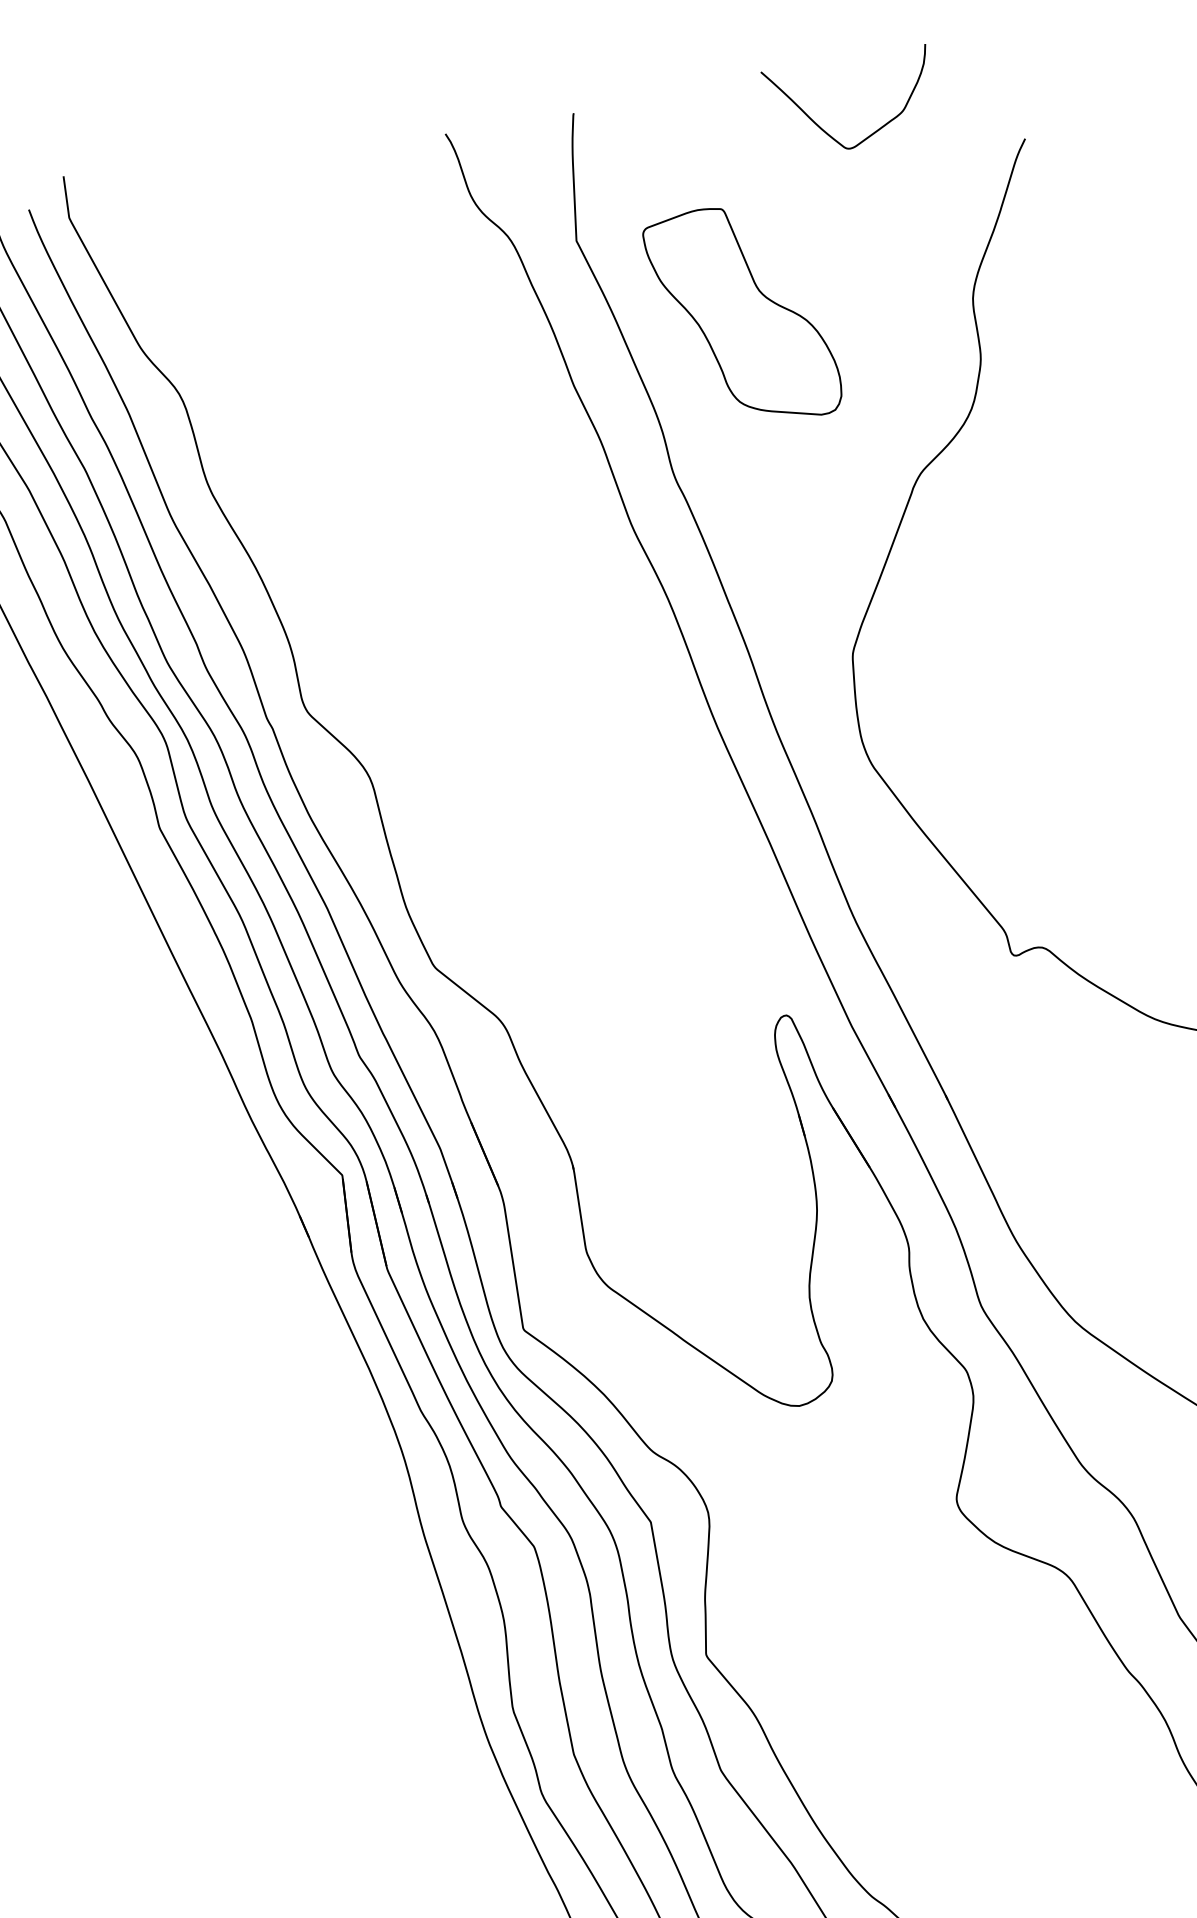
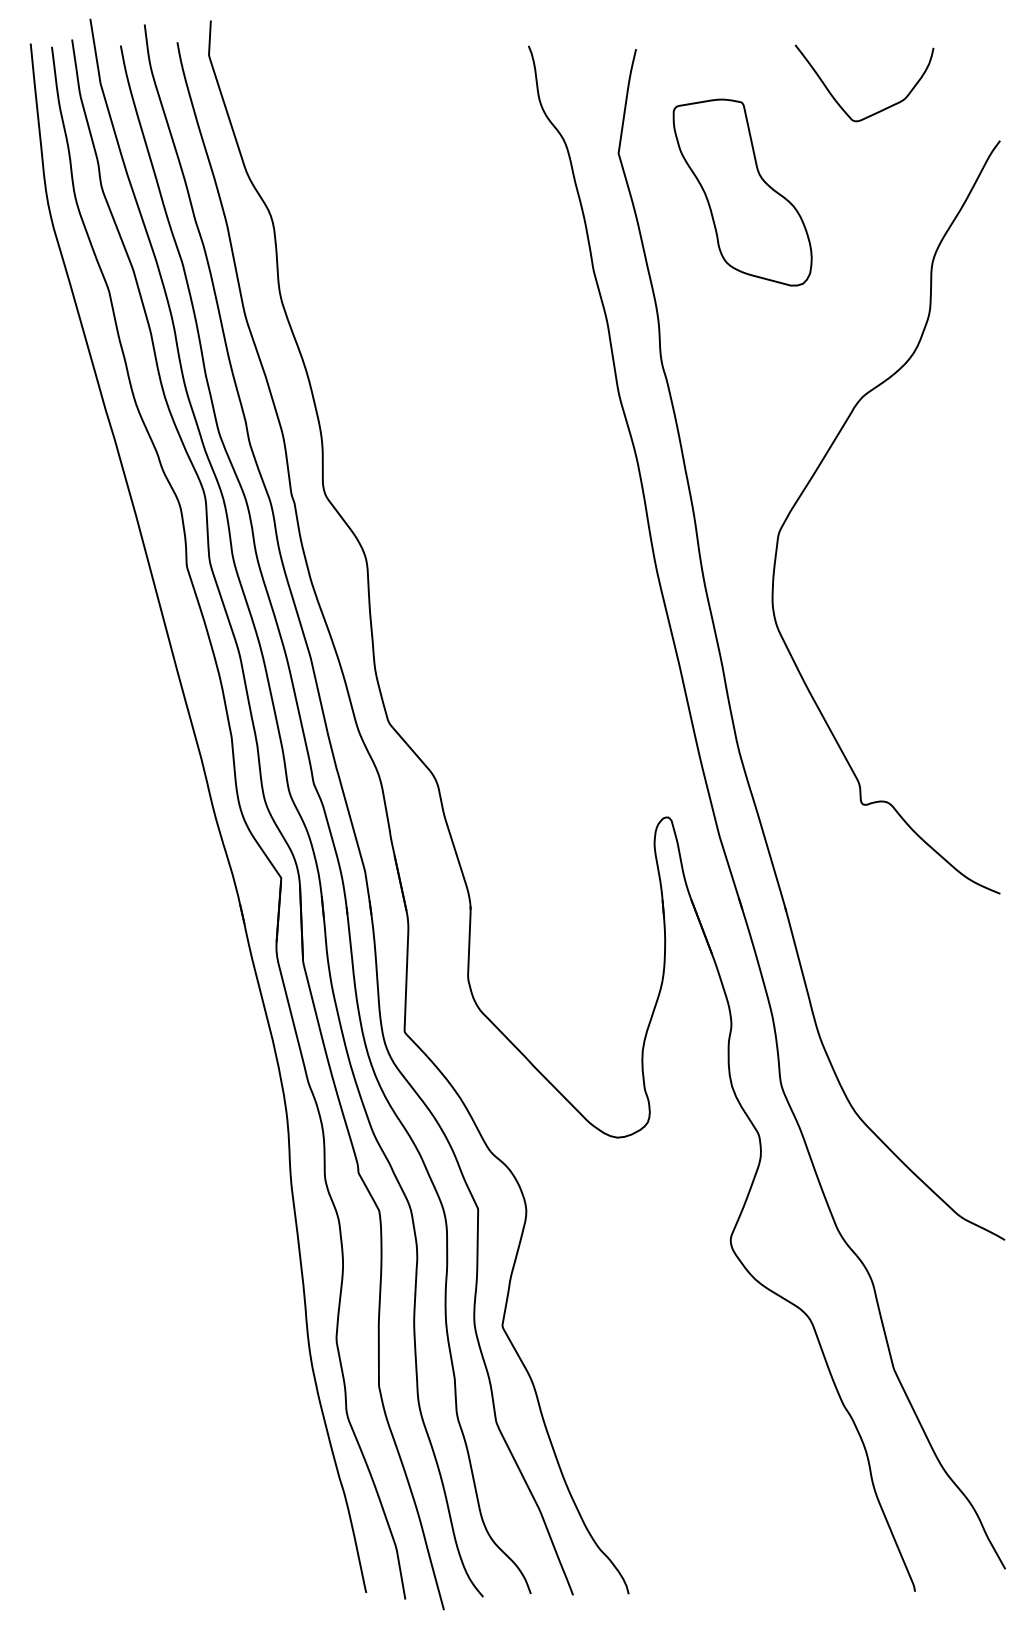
part: (742, 315) -> (742, 192), moved

